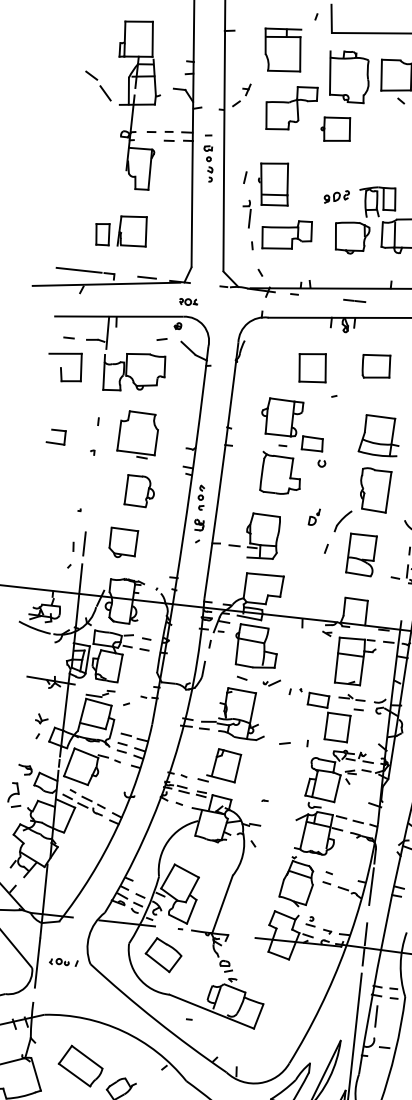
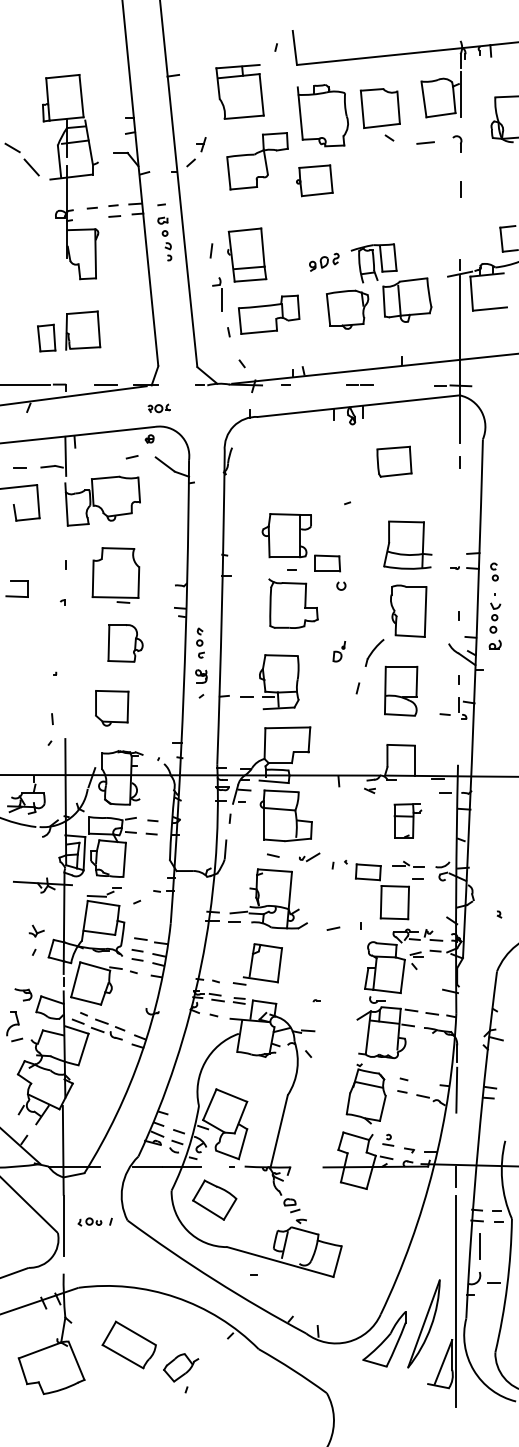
part: (312, 367) -> (317, 471), removed
line: (84, 544) -> (65, 714), removed
part: (355, 661) -> (407, 820), size x0.6
line: (366, 934) -> (456, 1148), removed

